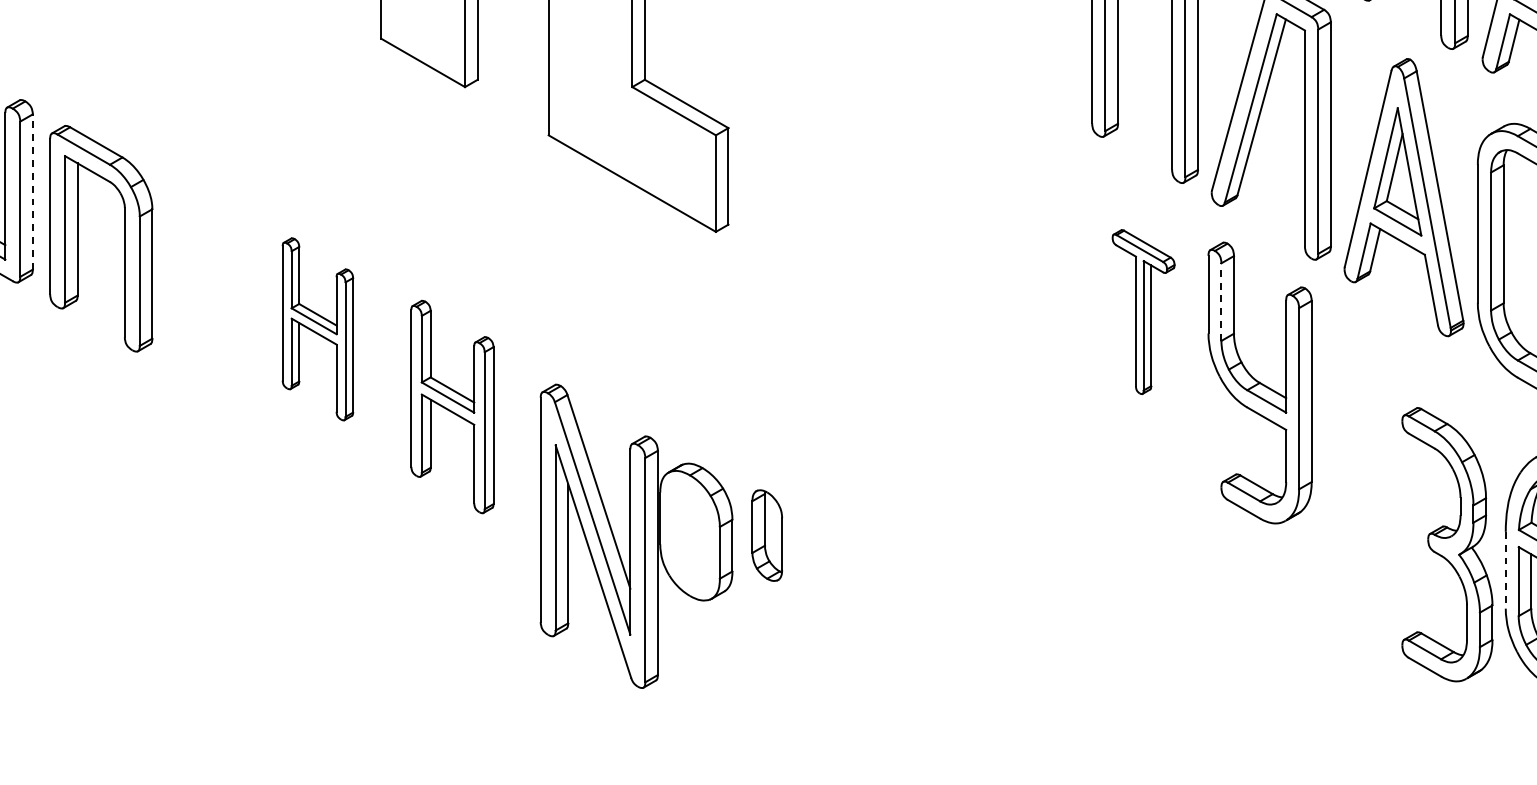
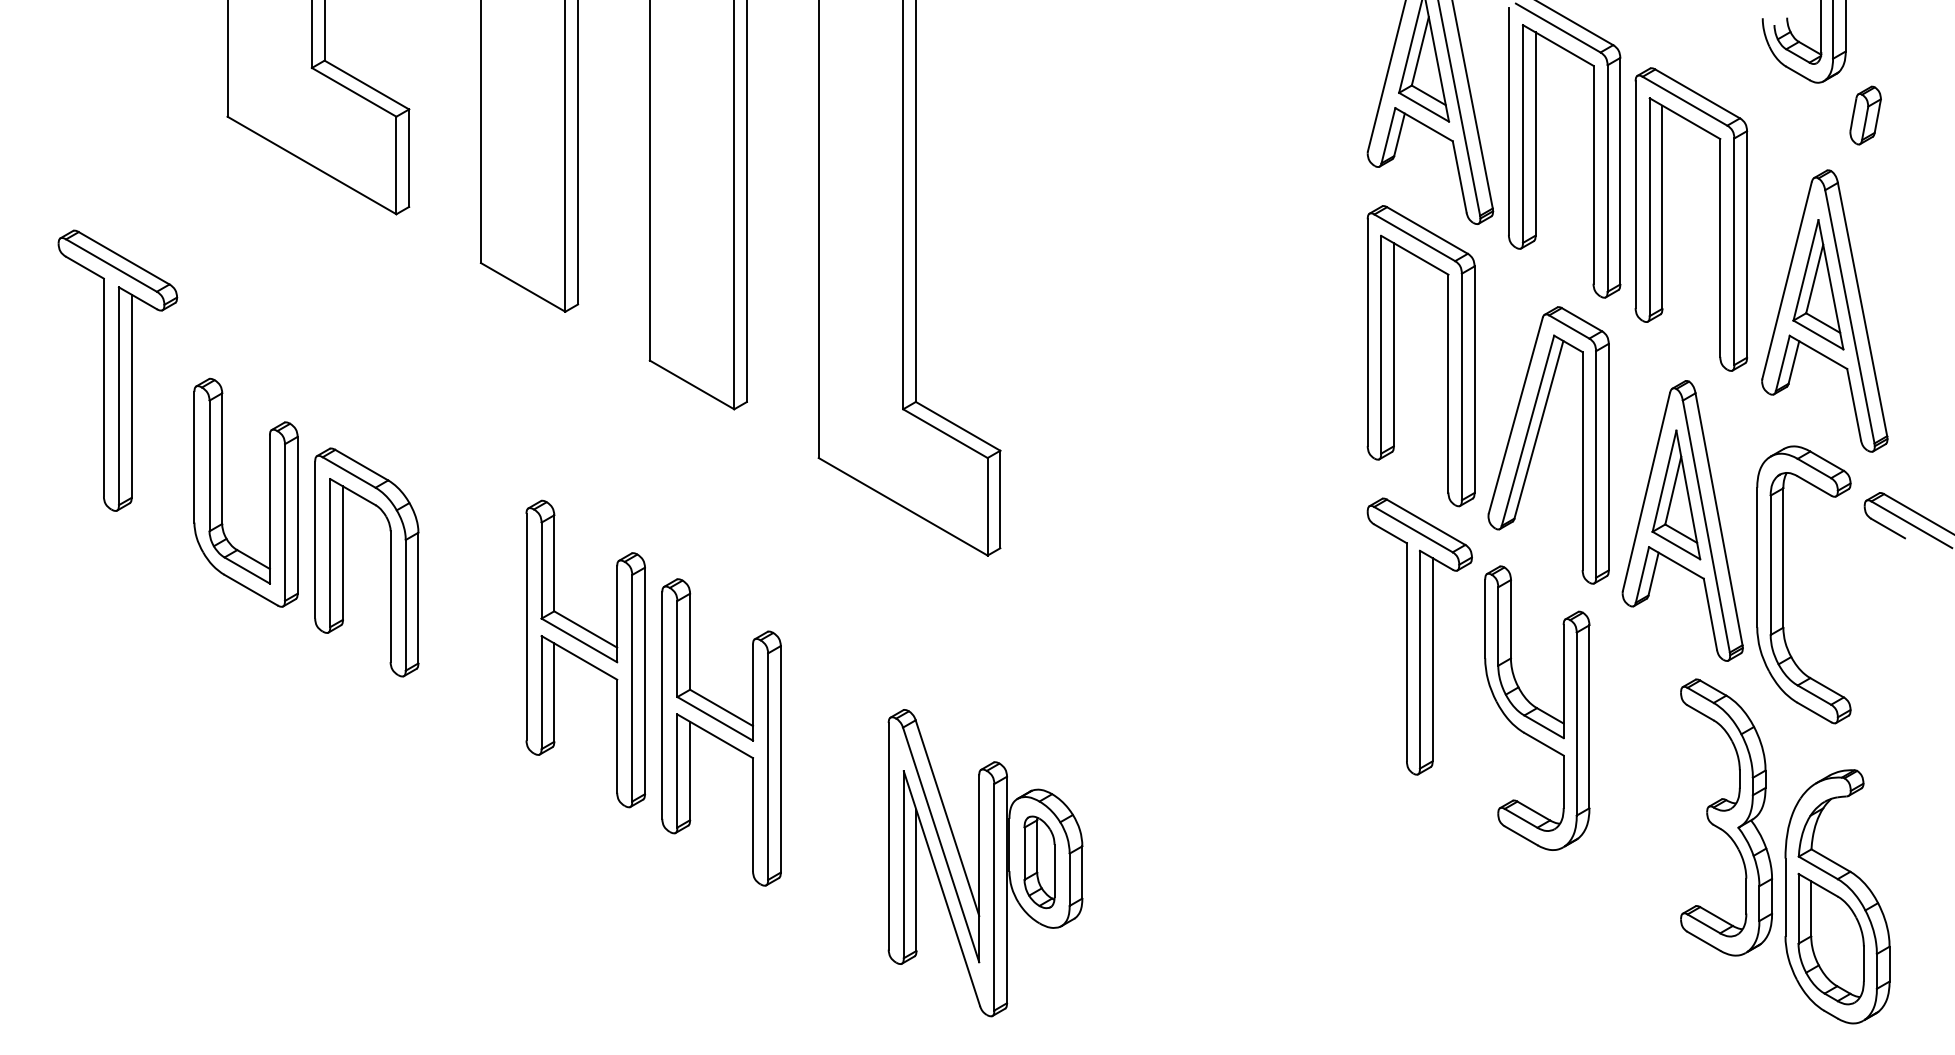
line: (32, 191) -> (297, 514), dashed -> solid
line: (1221, 302) -> (1498, 626), dashed -> solid
part: (1143, 312) -> (1419, 636), size x1.67
part: (317, 328) -> (585, 653), size x1.67
part: (452, 407) -> (721, 732), size x1.43
part: (636, 536) -> (985, 863), moved
part: (1447, 544) -> (1726, 817), moved
line: (1505, 570) -> (1785, 897), dashed -> solid

